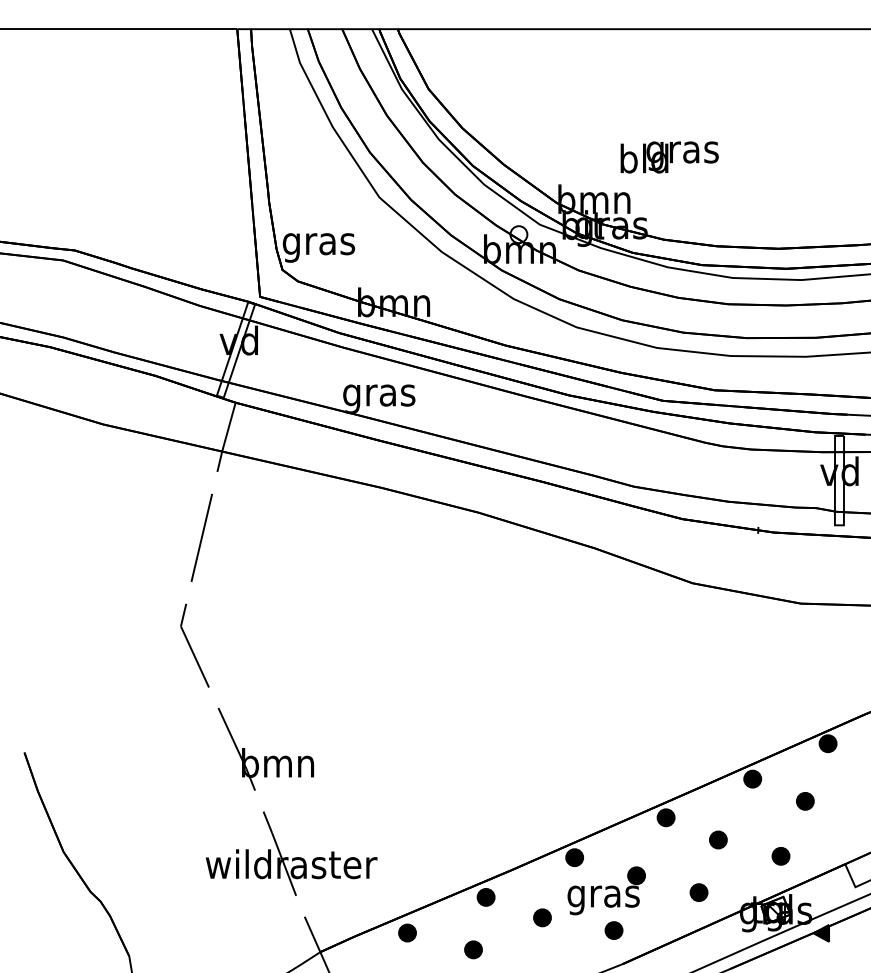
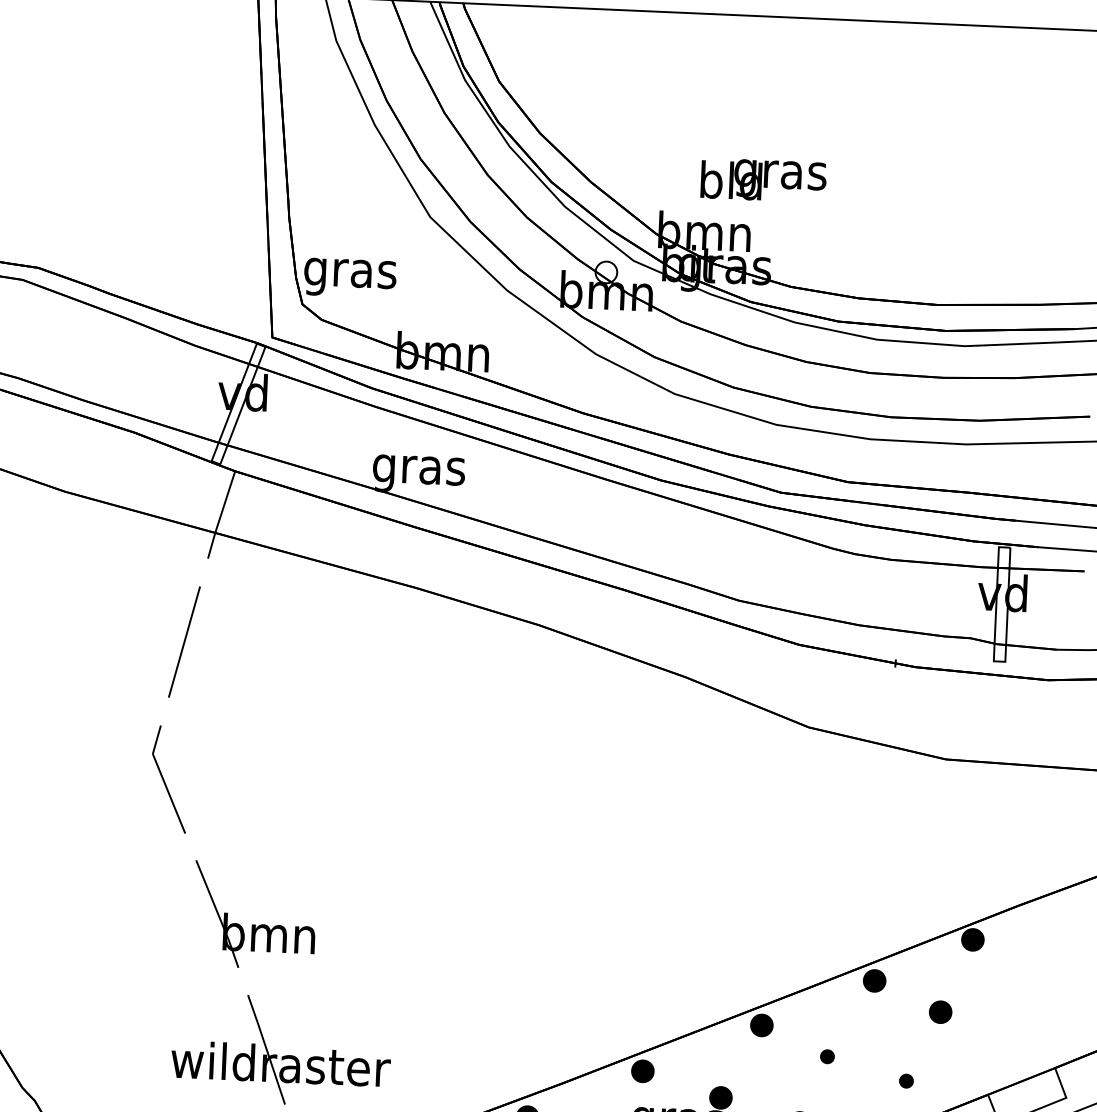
text: (669, 157) -> (763, 180), moved
part: (718, 839) -> (827, 1056), size x0.6
part: (780, 856) -> (905, 1081), size x0.6

